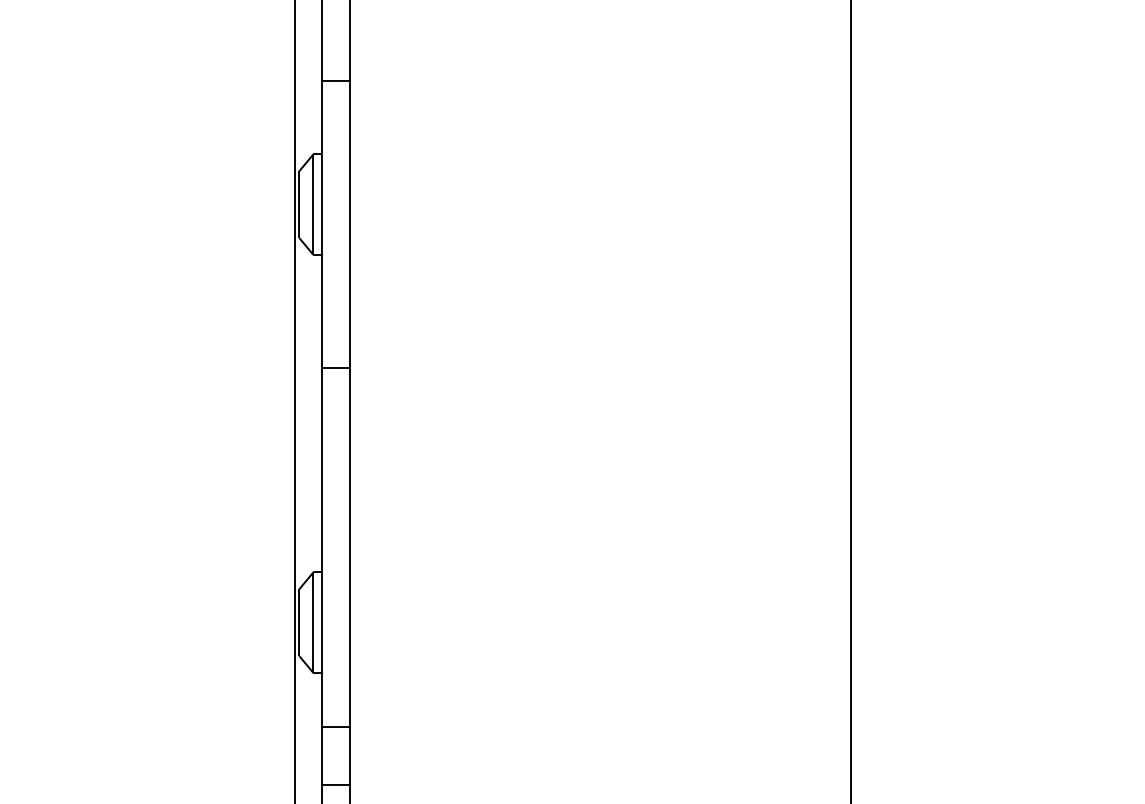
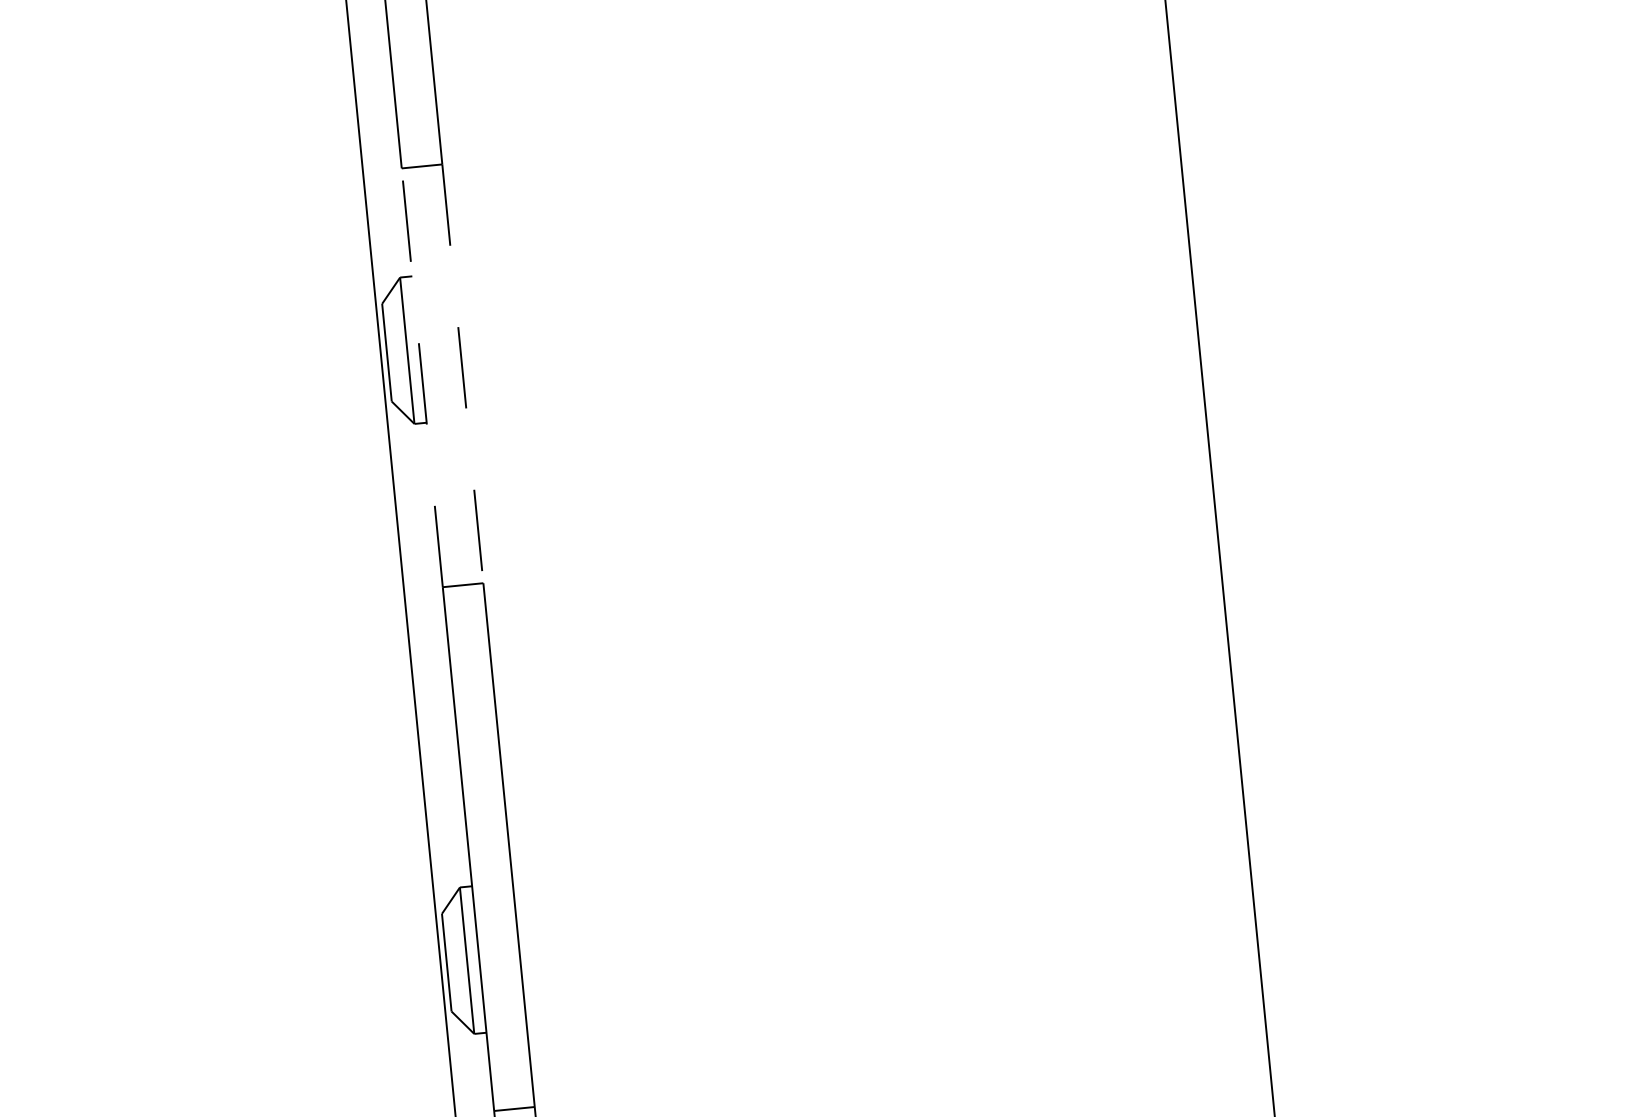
line: (321, 224) -> (422, 378), solid -> dashed
line: (349, 224) -> (462, 374), solid -> dashed

